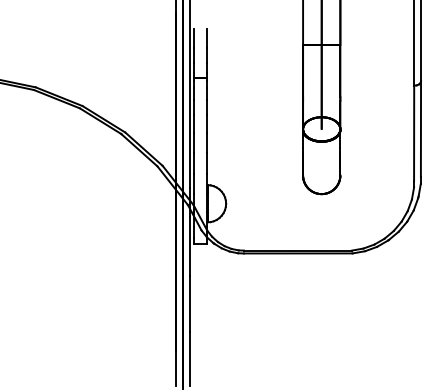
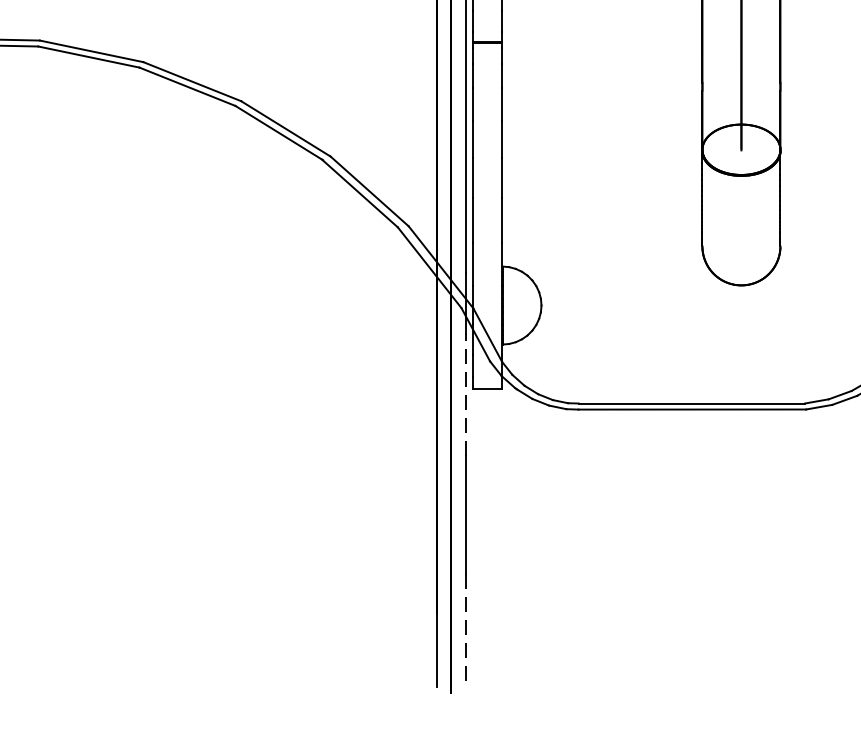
line: (189, 245) -> (464, 392), solid -> dashed
line: (189, 359) -> (464, 631), solid -> dashed

